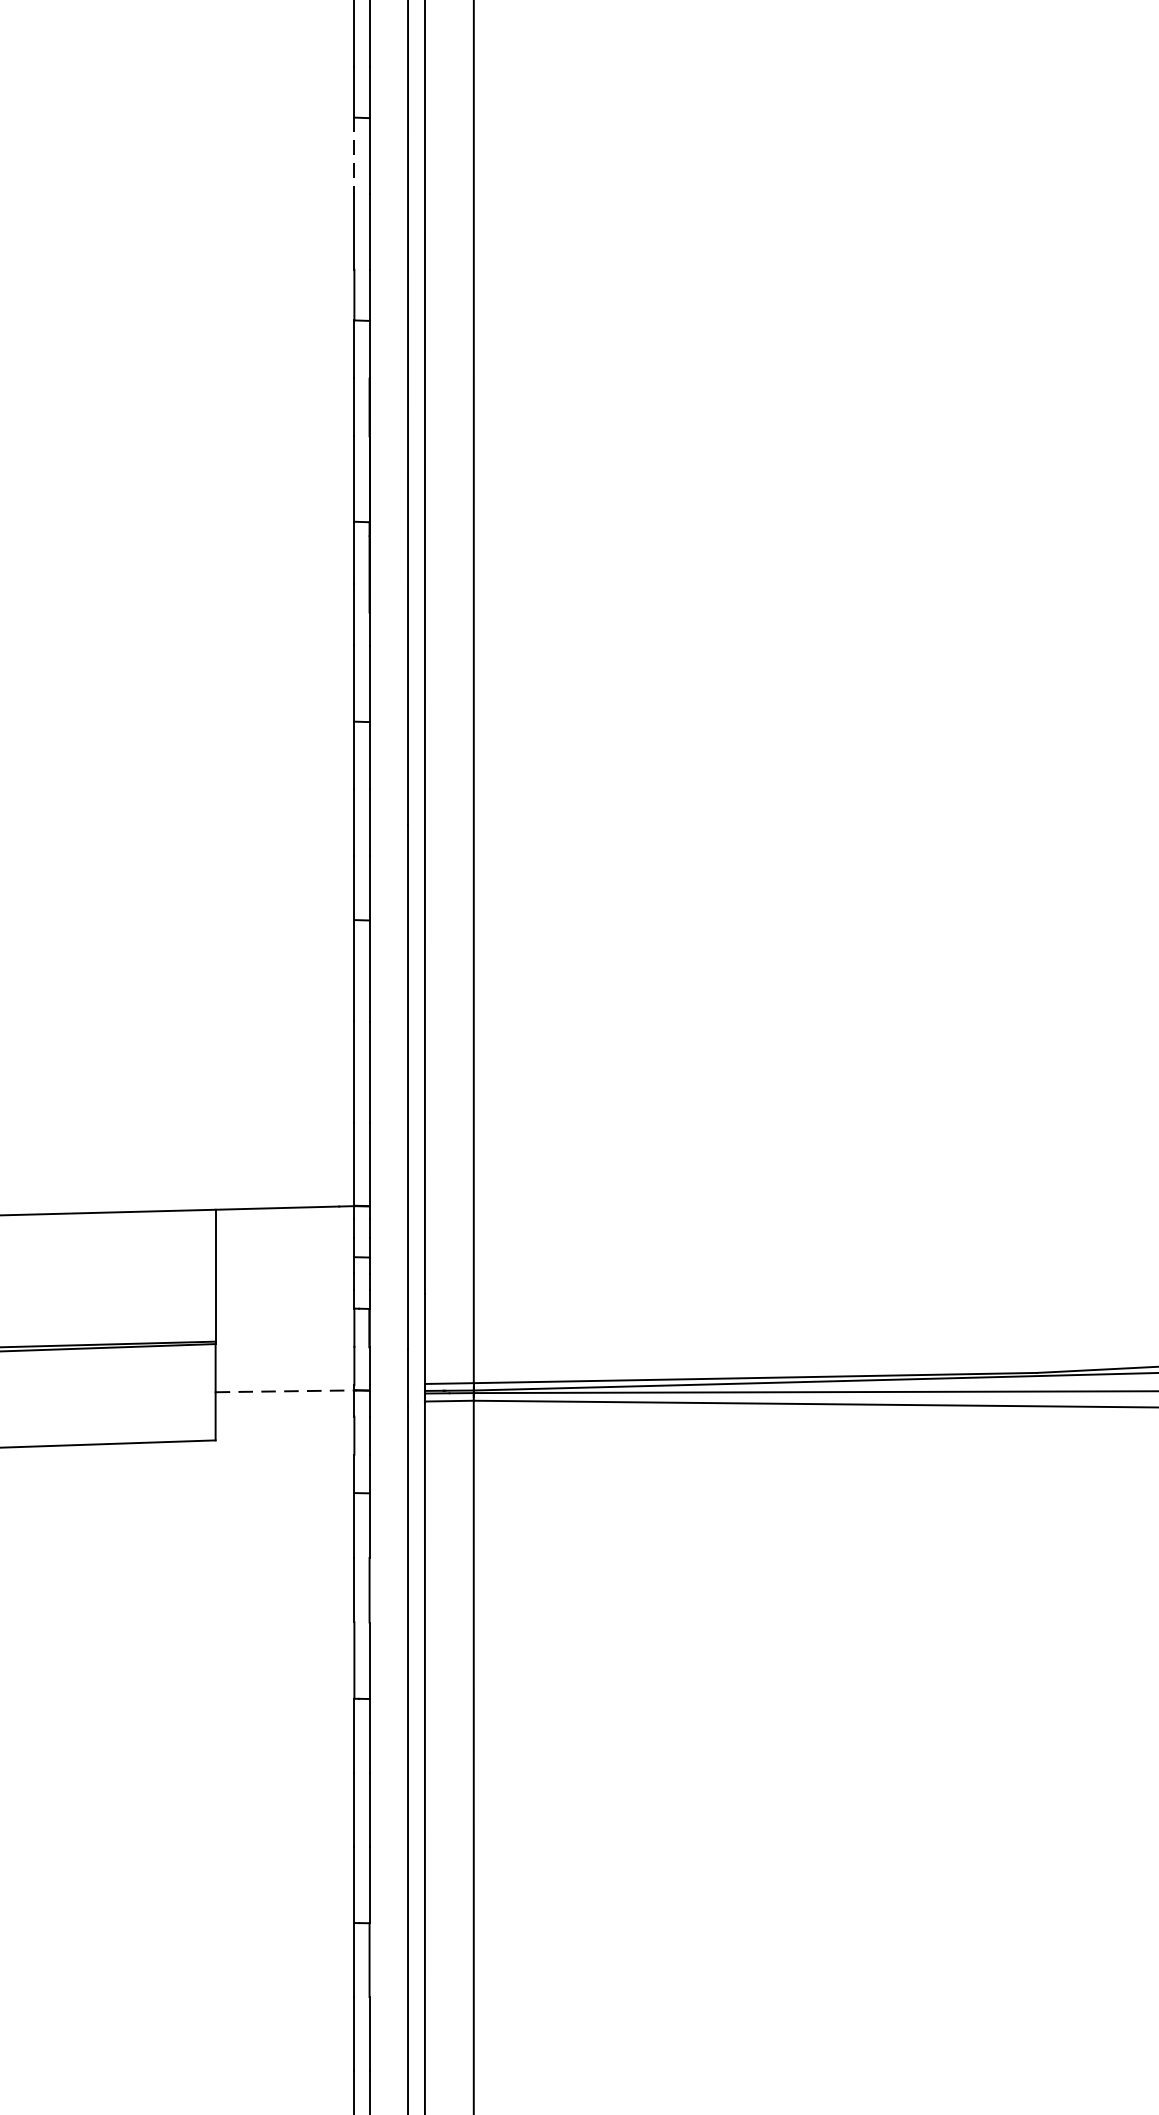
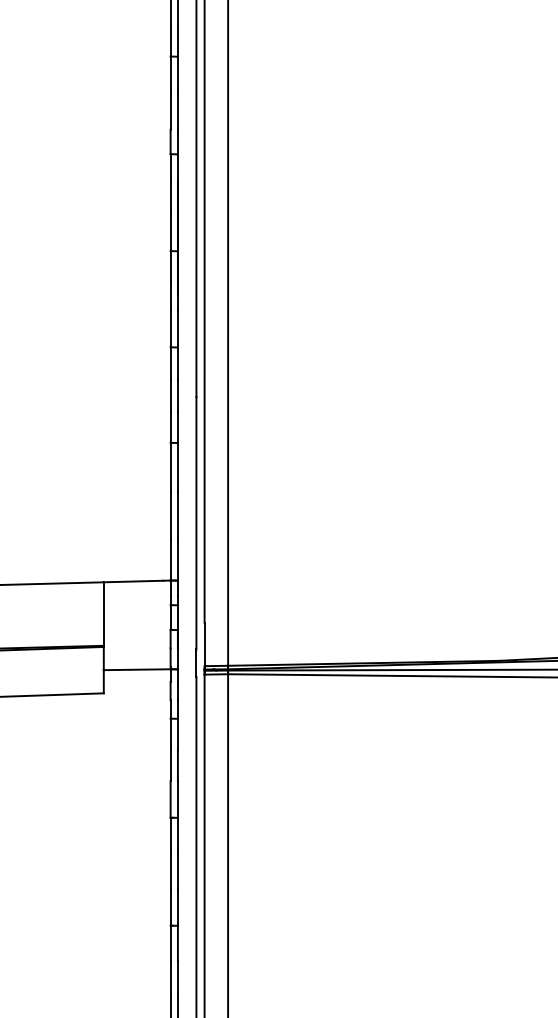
line: (354, 157) -> (170, 75), dashed -> solid
line: (285, 1390) -> (137, 669), dashed -> solid

